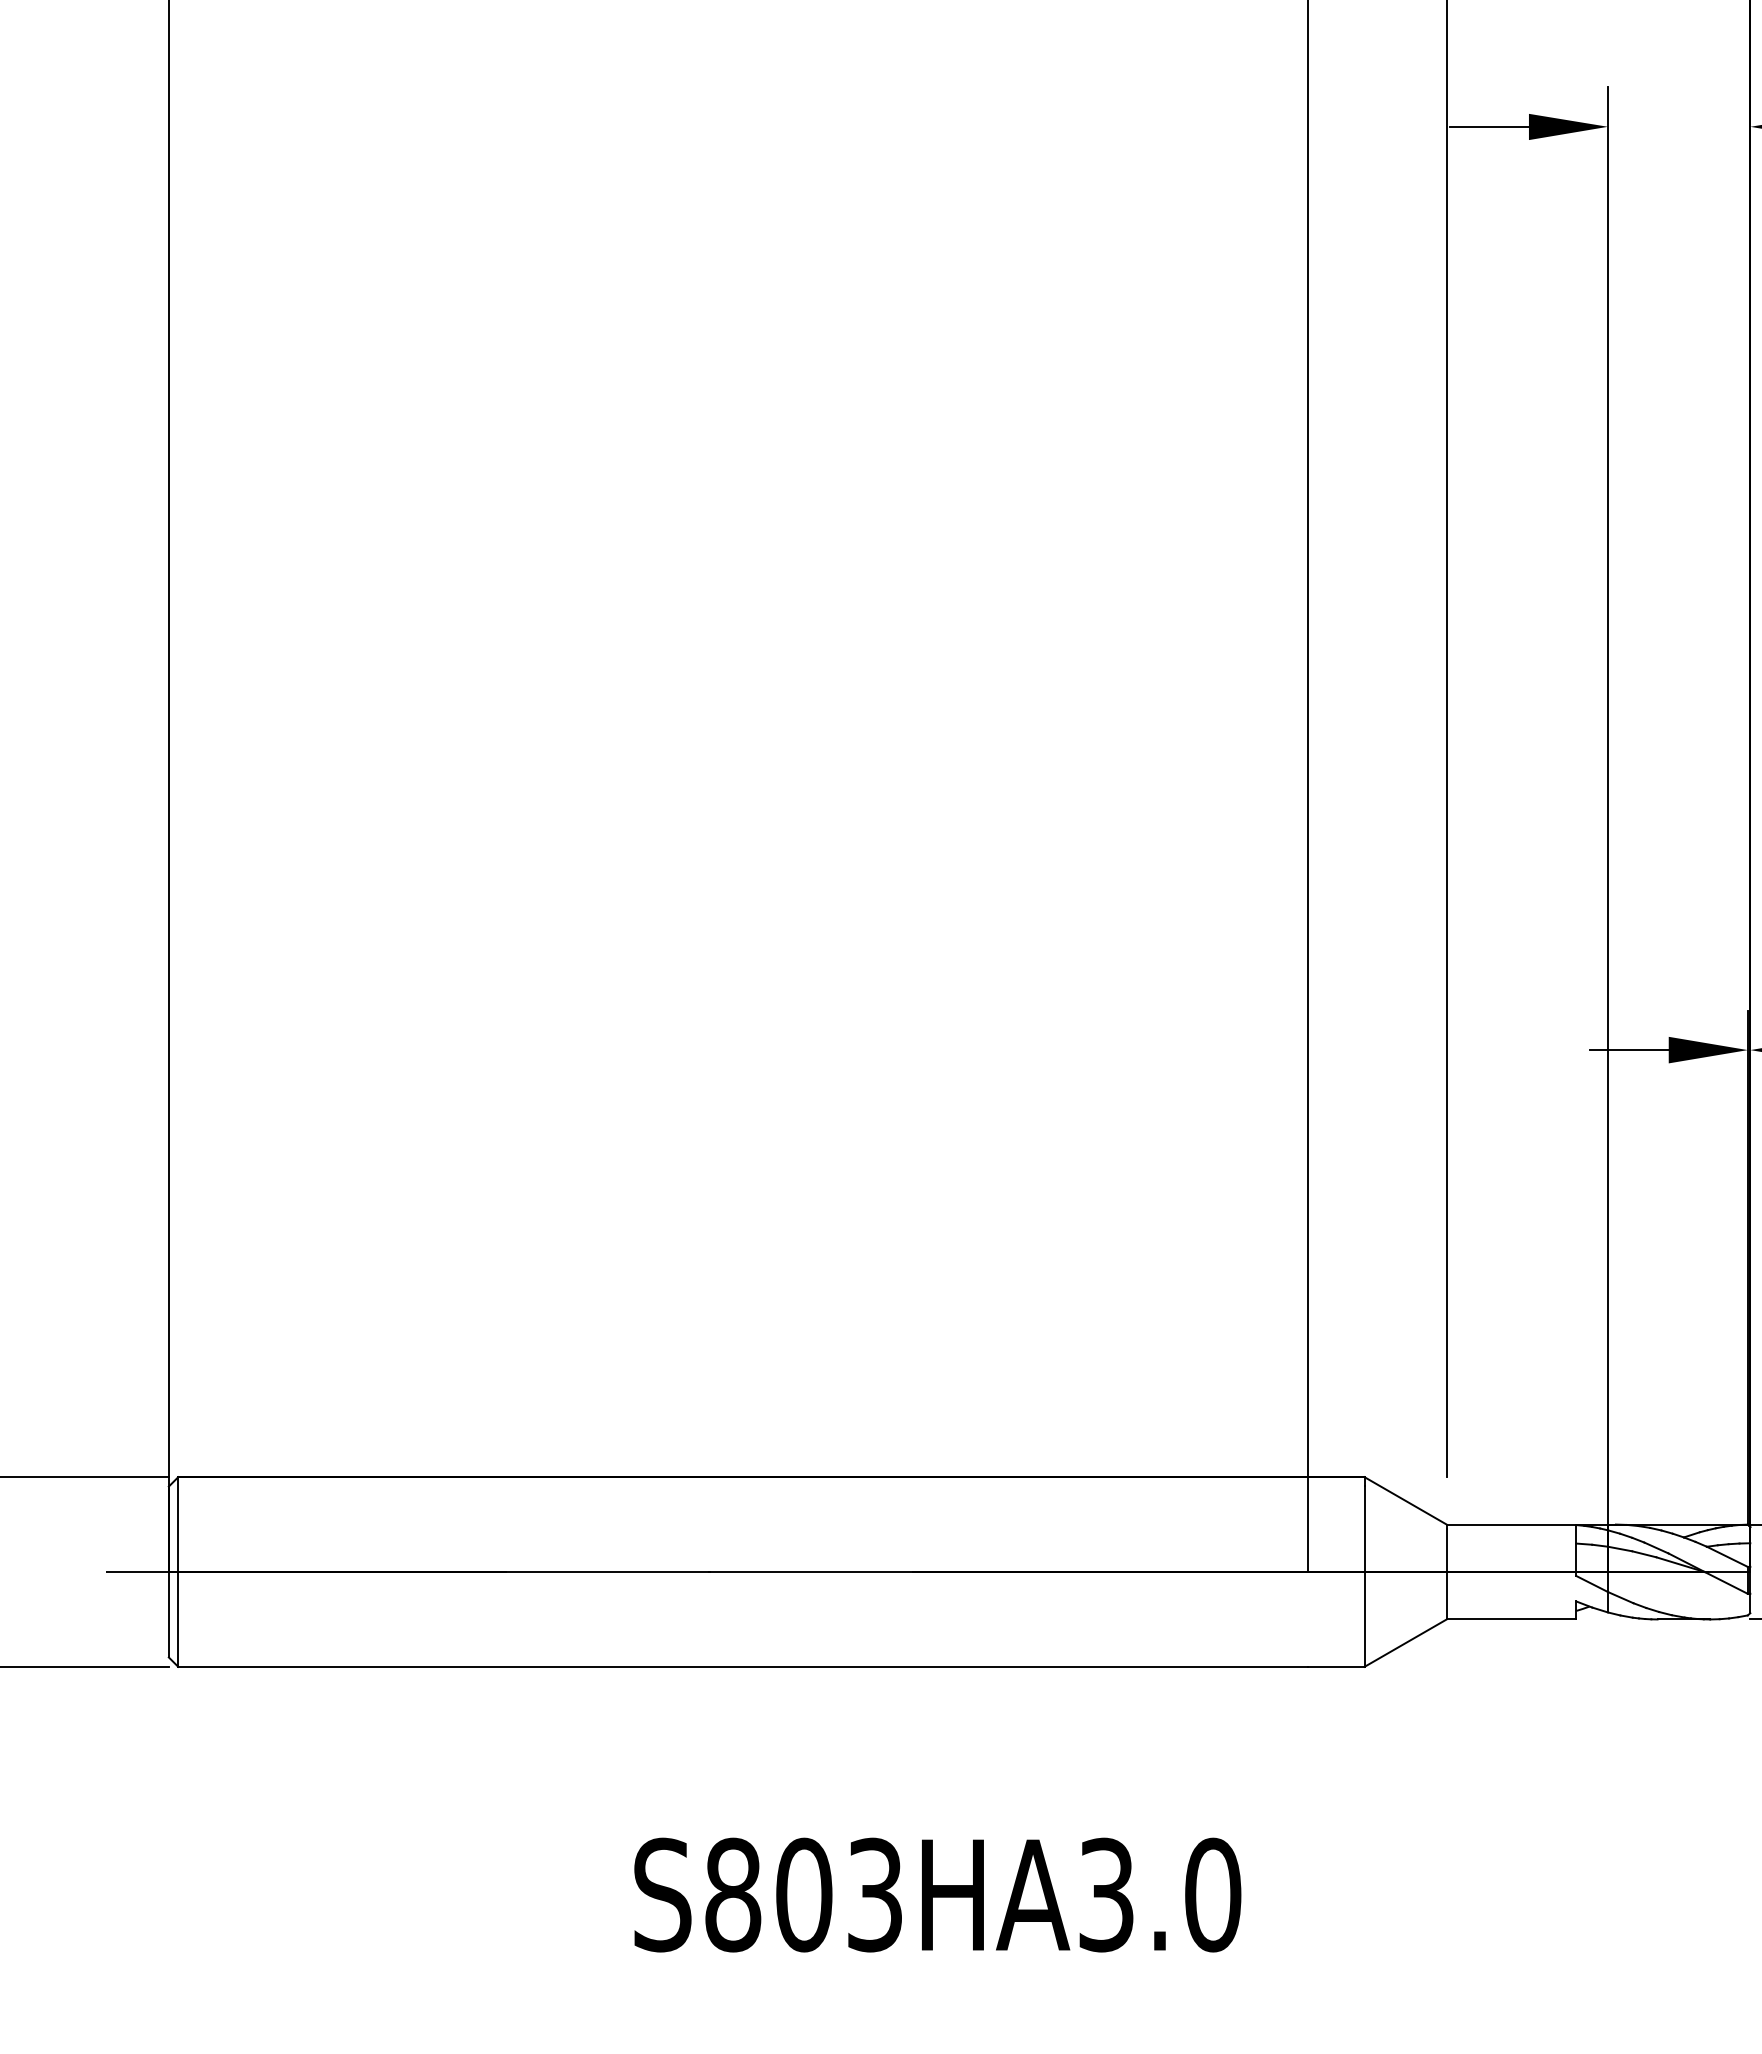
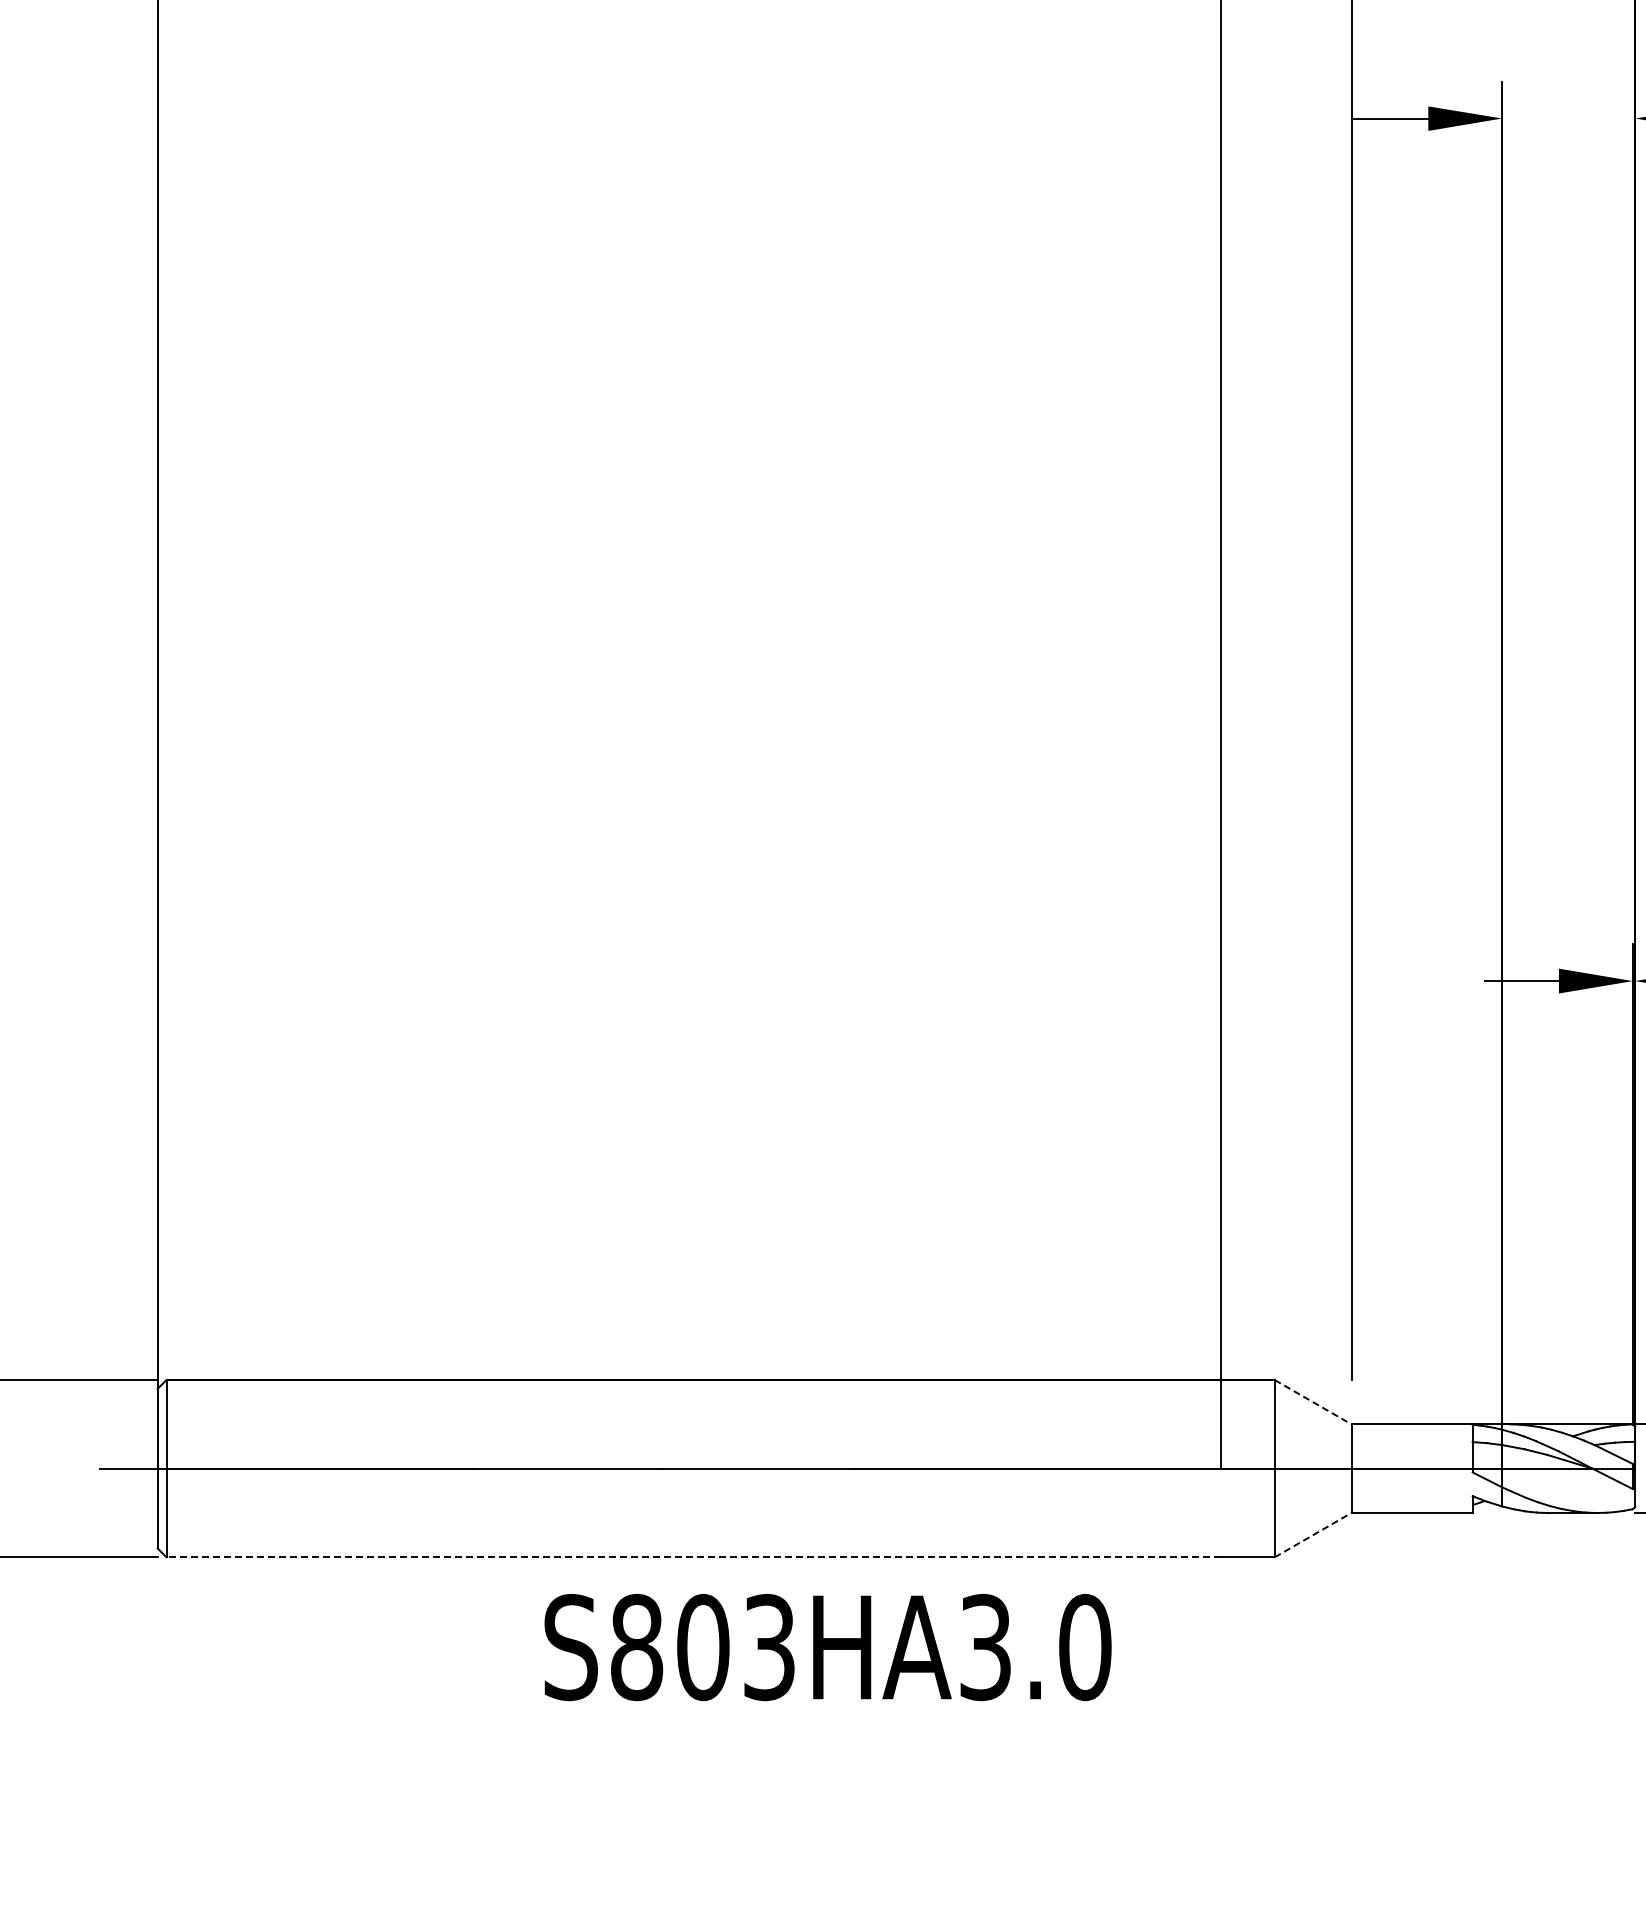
line: (1406, 1501) -> (1313, 1402), solid -> dashed
line: (1406, 1642) -> (1313, 1534), solid -> dashed
line: (742, 1667) -> (693, 1557), solid -> dashed
text: (937, 1895) -> (827, 1647), moved

